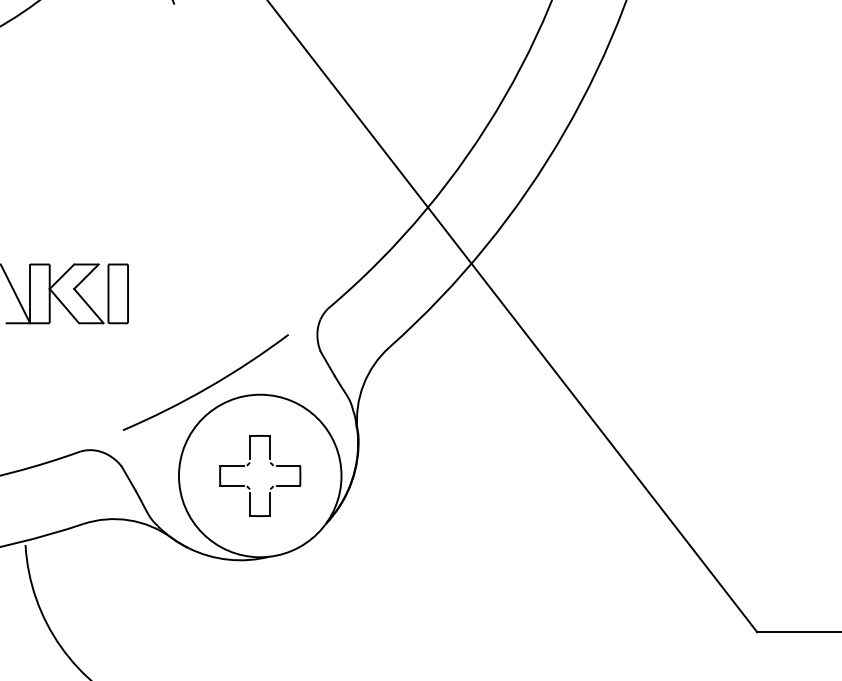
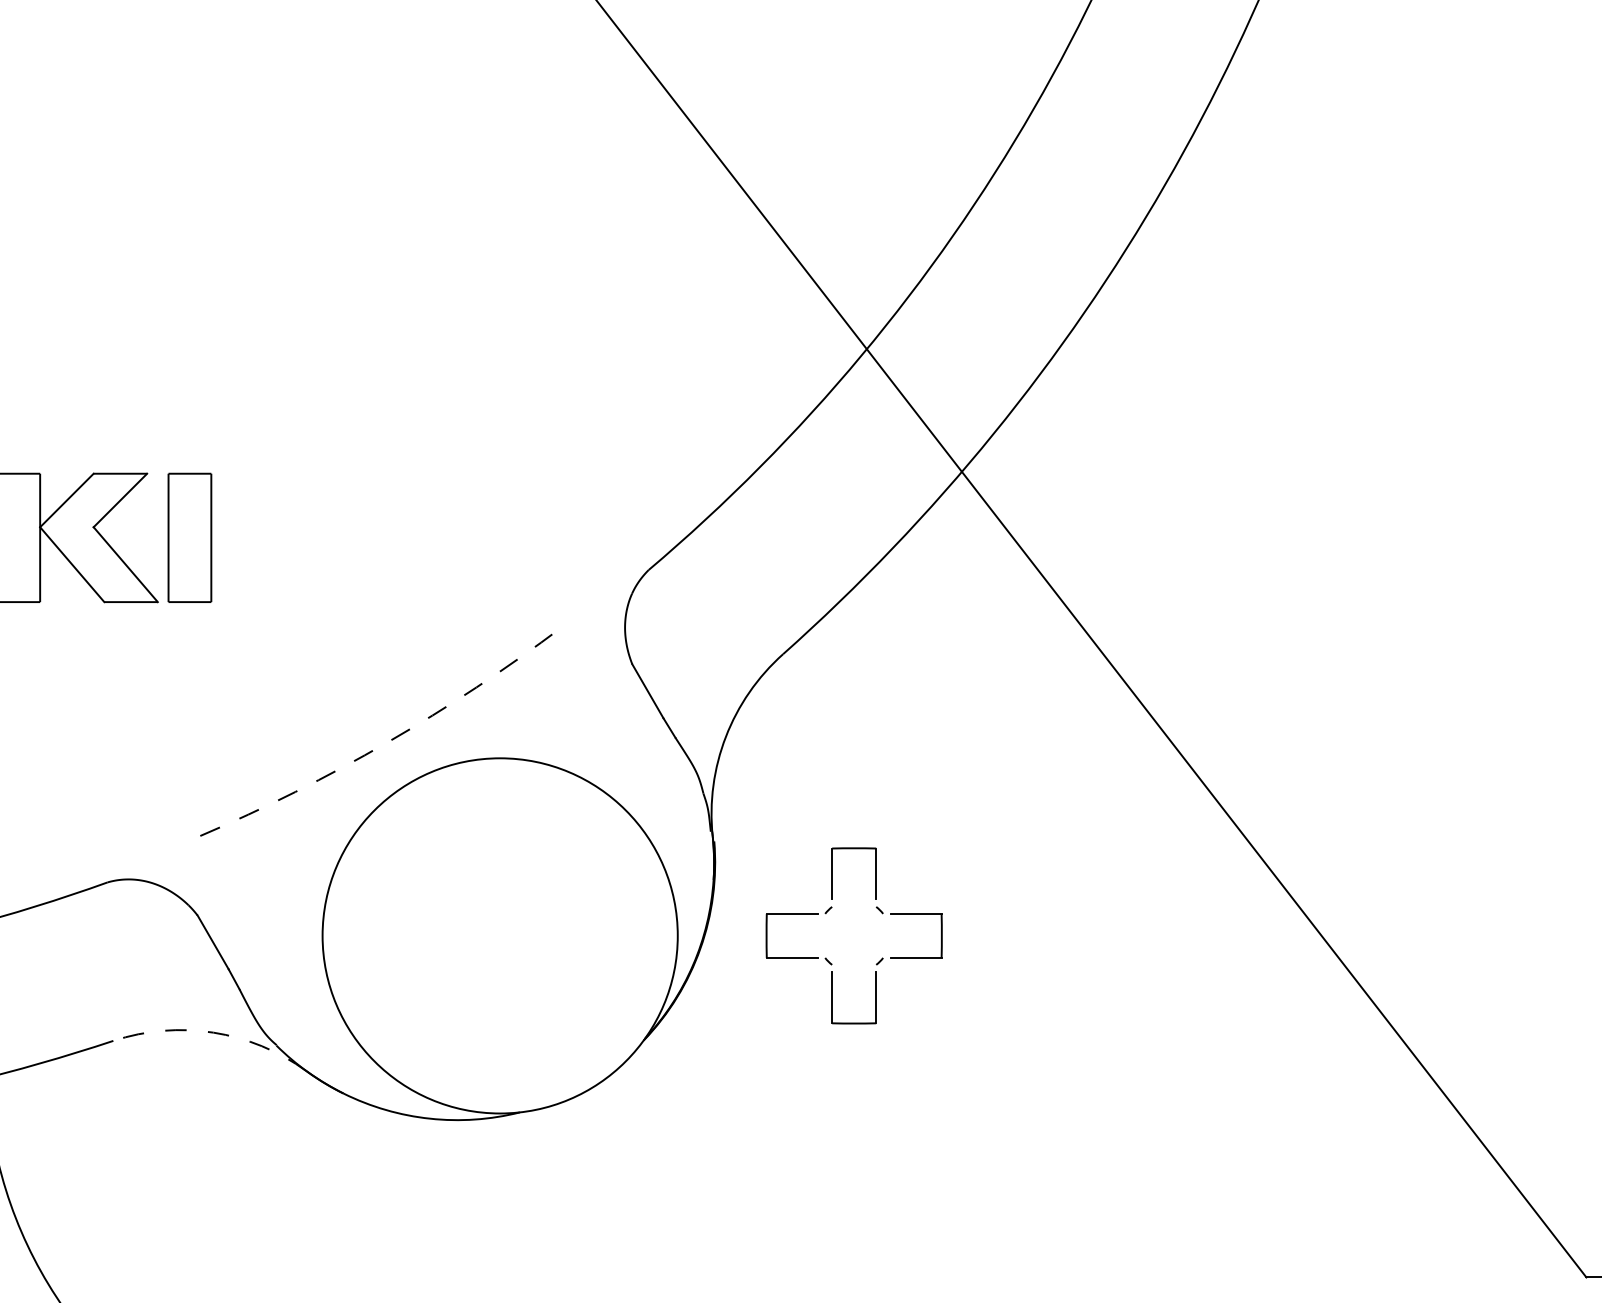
arc: (208, 387) -> (387, 742), solid -> dashed
part: (270, 464) -> (876, 910), moved
arc: (129, 520) -> (214, 1033), solid -> dashed

